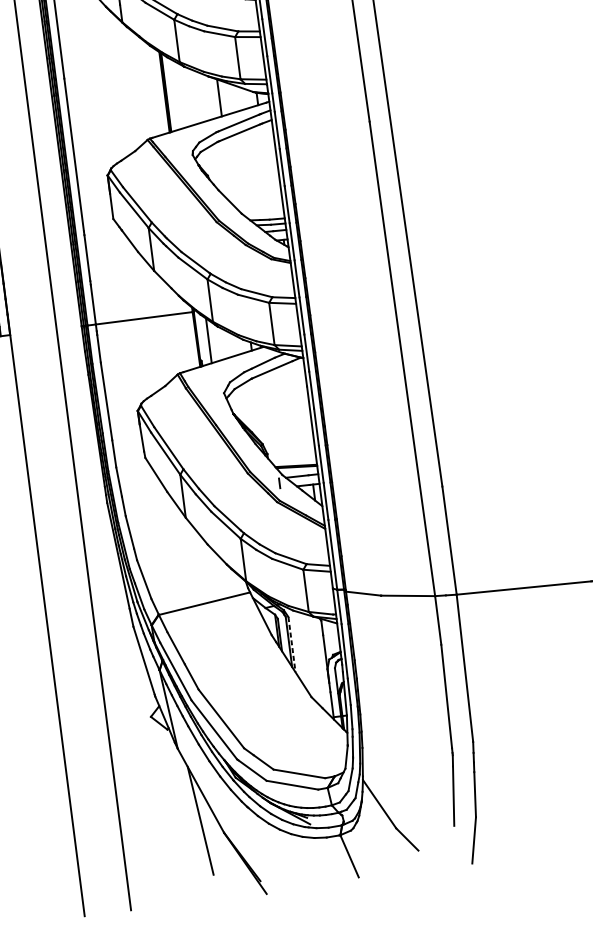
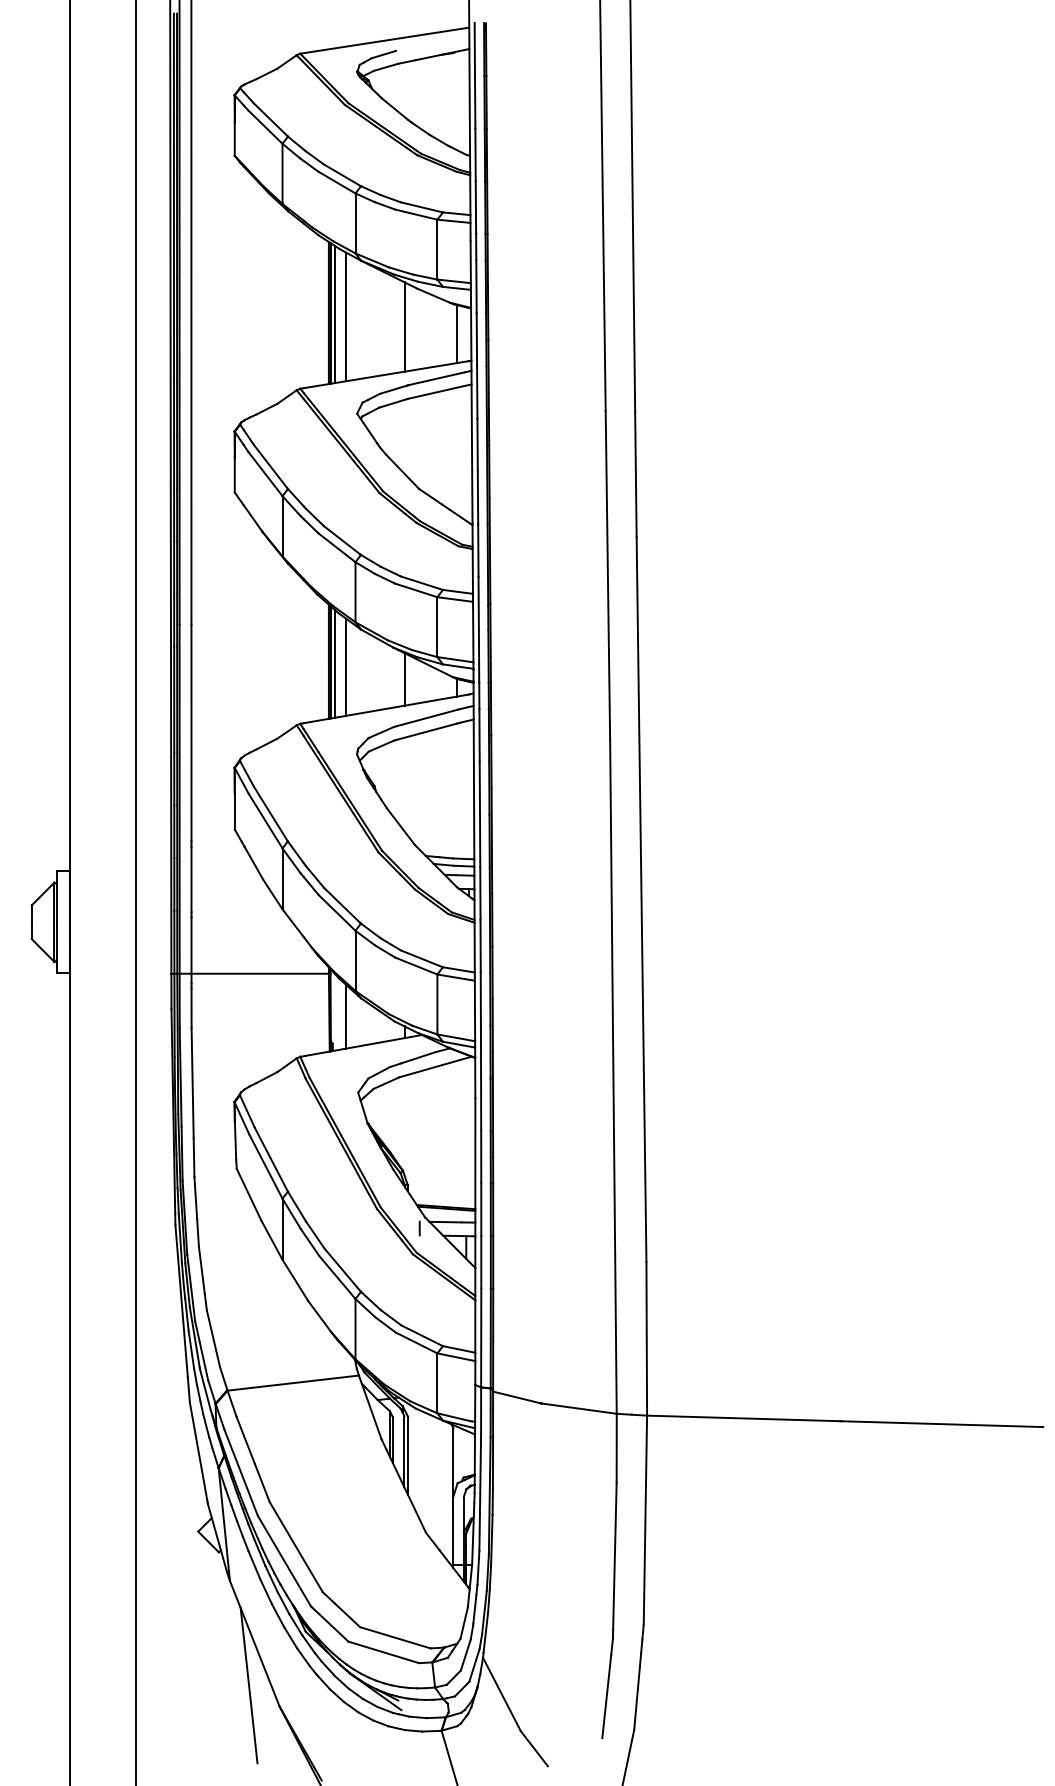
line: (168, 93) -> (334, 663), added
line: (177, 94) -> (346, 666), added
line: (292, 644) -> (408, 1456), dashed -> solid

